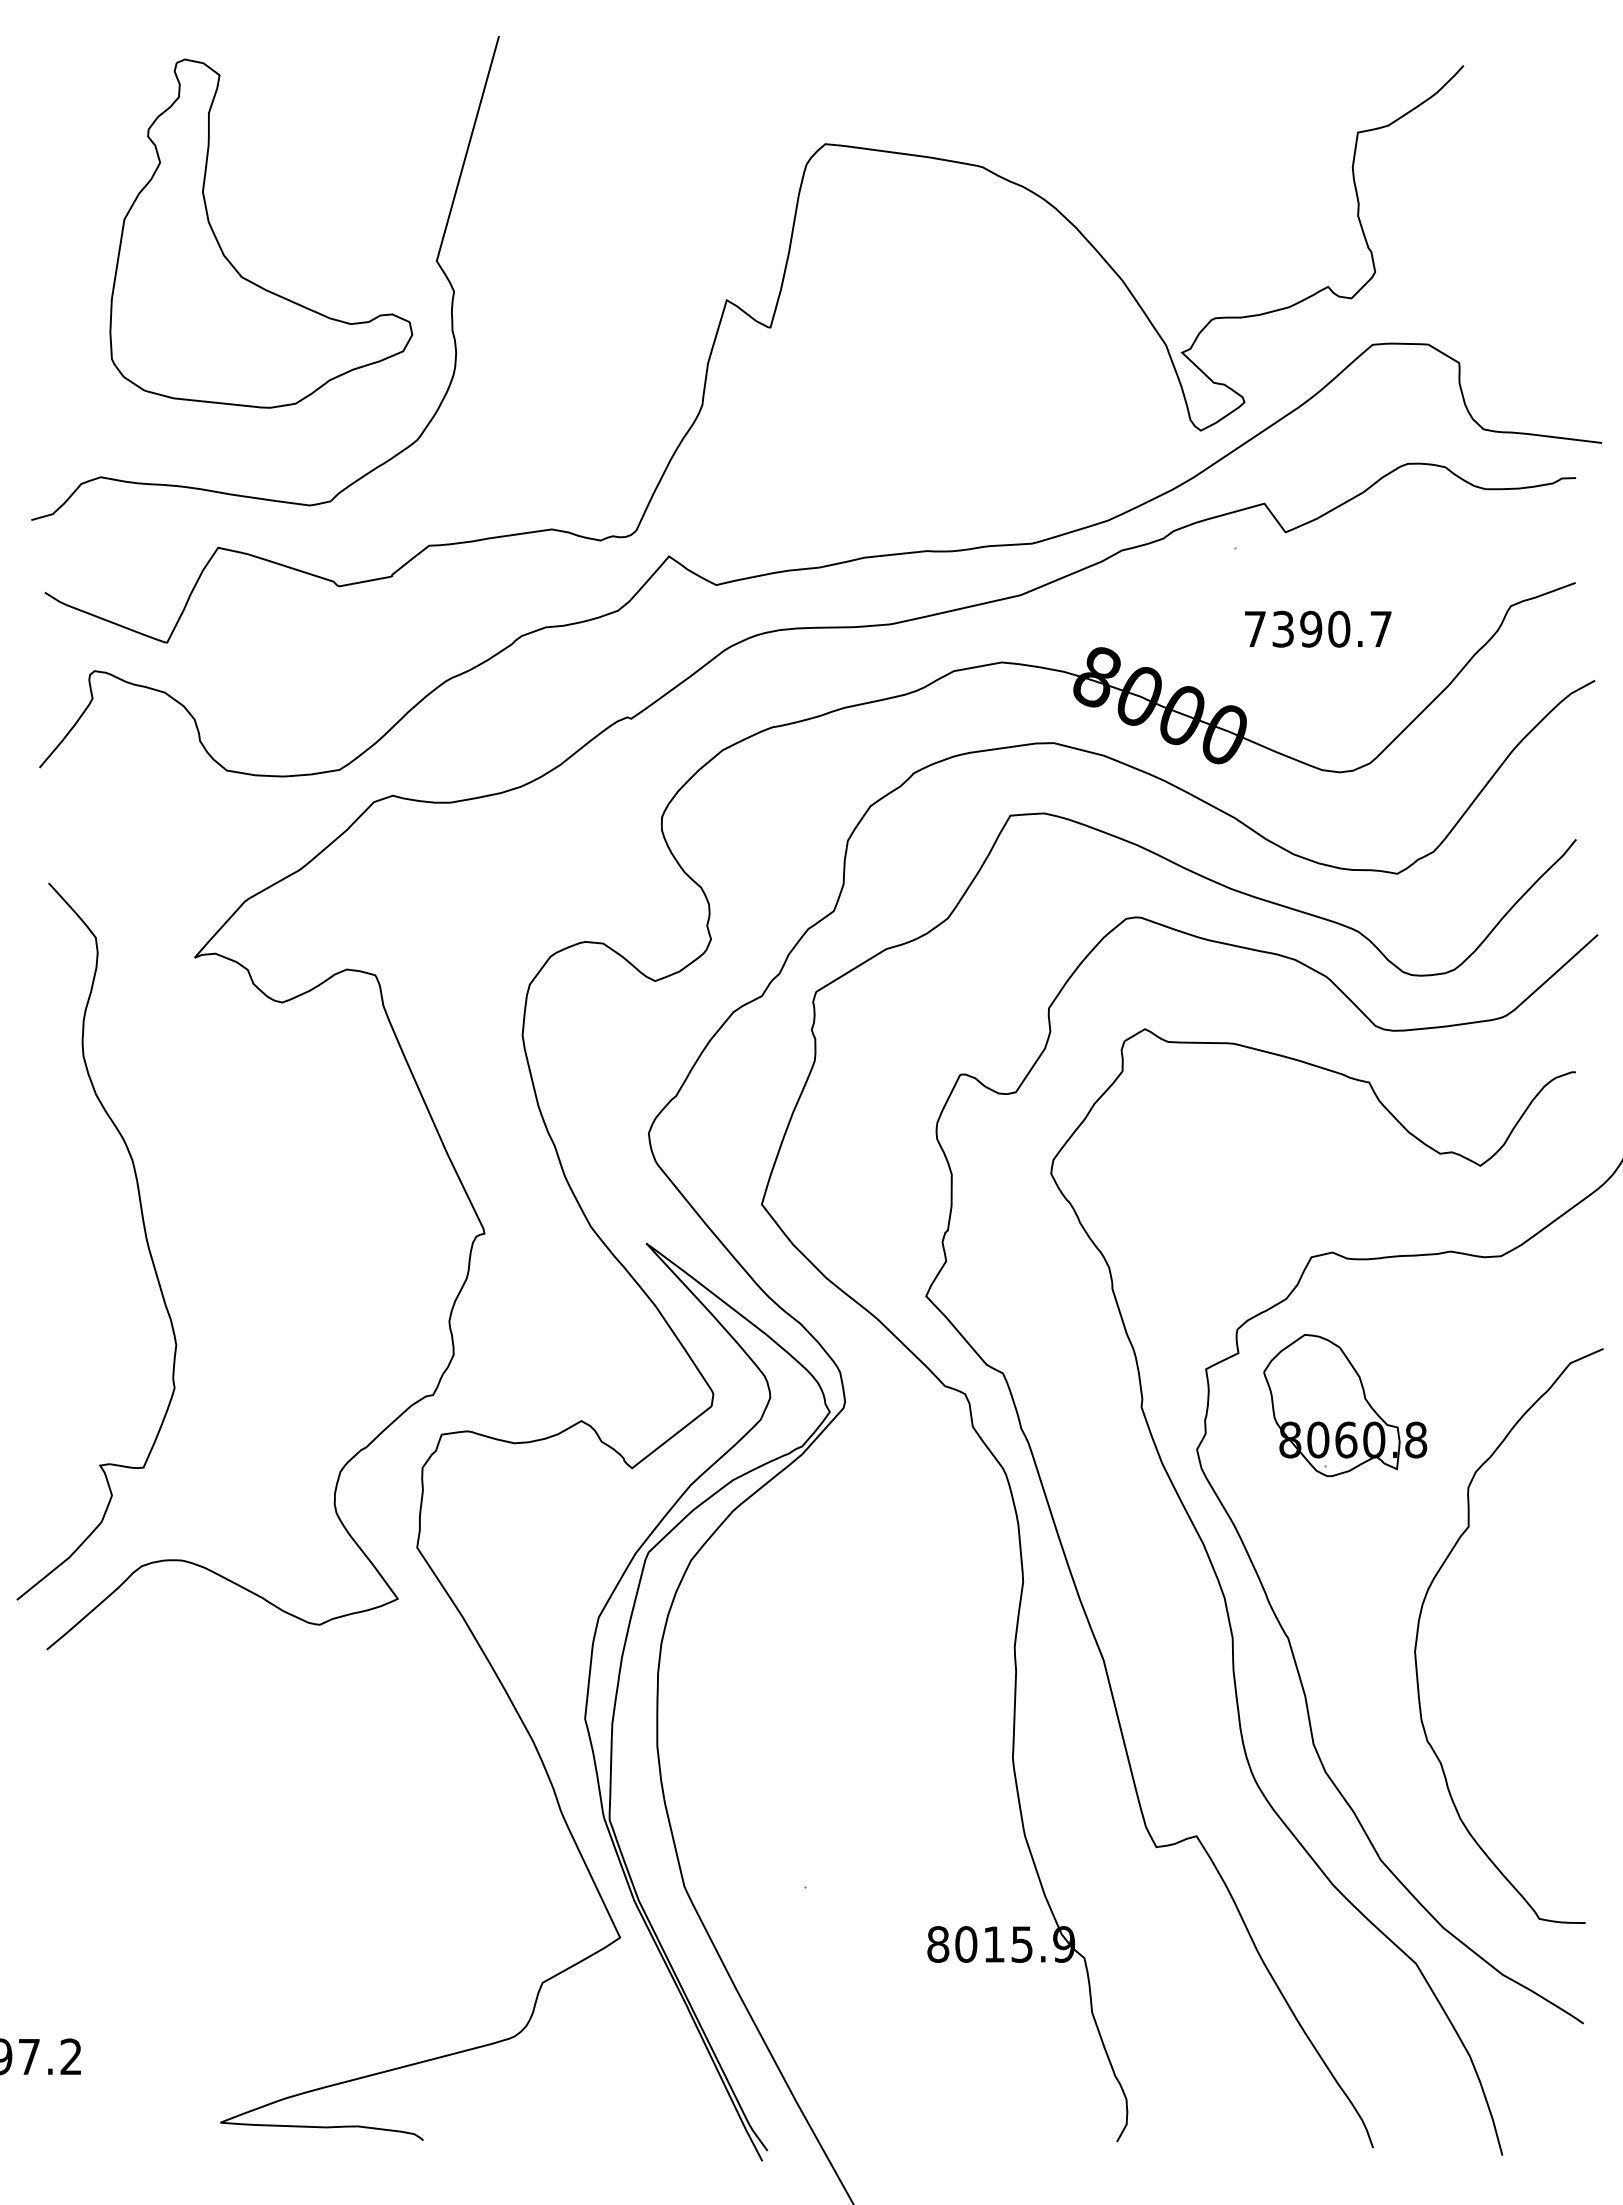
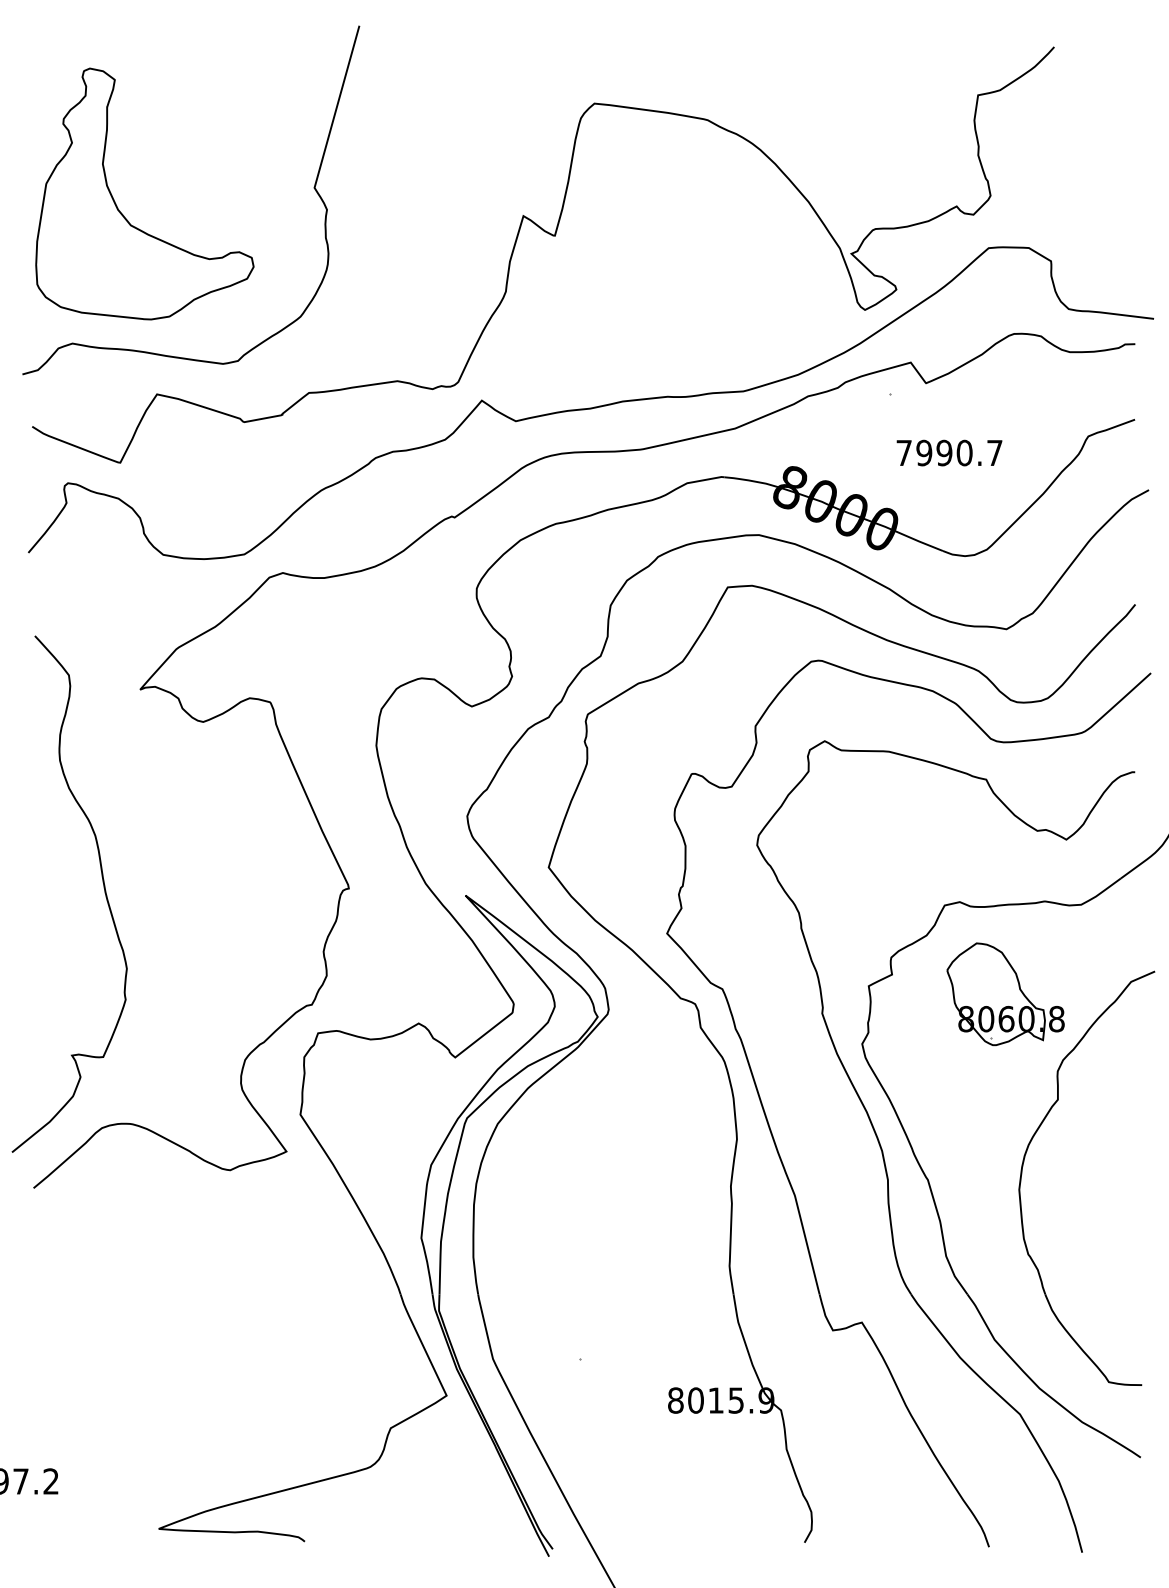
part: (231, 262) -> (123, 214), moved
text: (1283, 628) -> (924, 452), 7390.7 -> 7990.7
part: (1345, 1405) -> (1005, 994), moved

